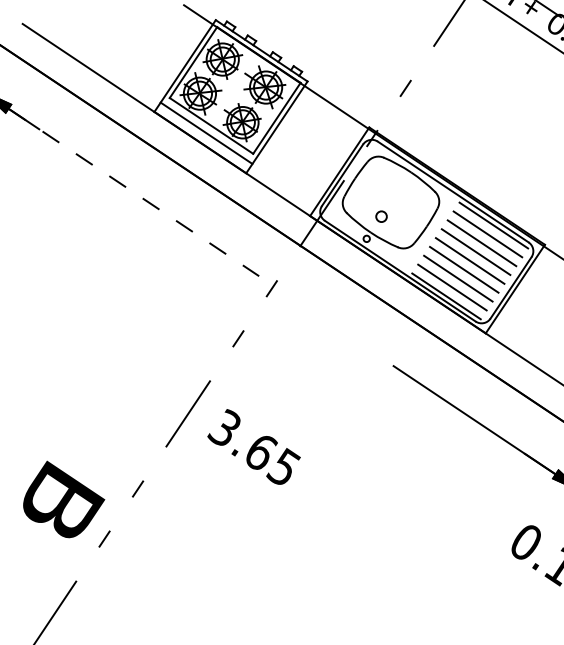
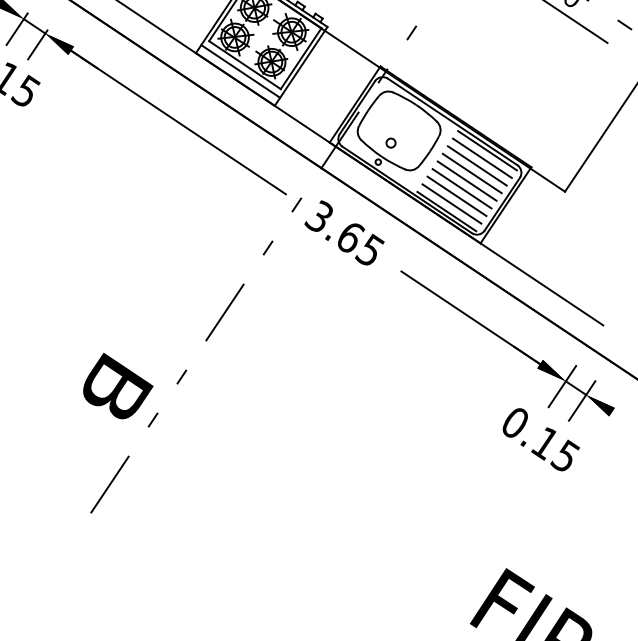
line: (134, 192) -> (178, 122), dashed -> solid
text: (254, 446) -> (344, 232), moved

